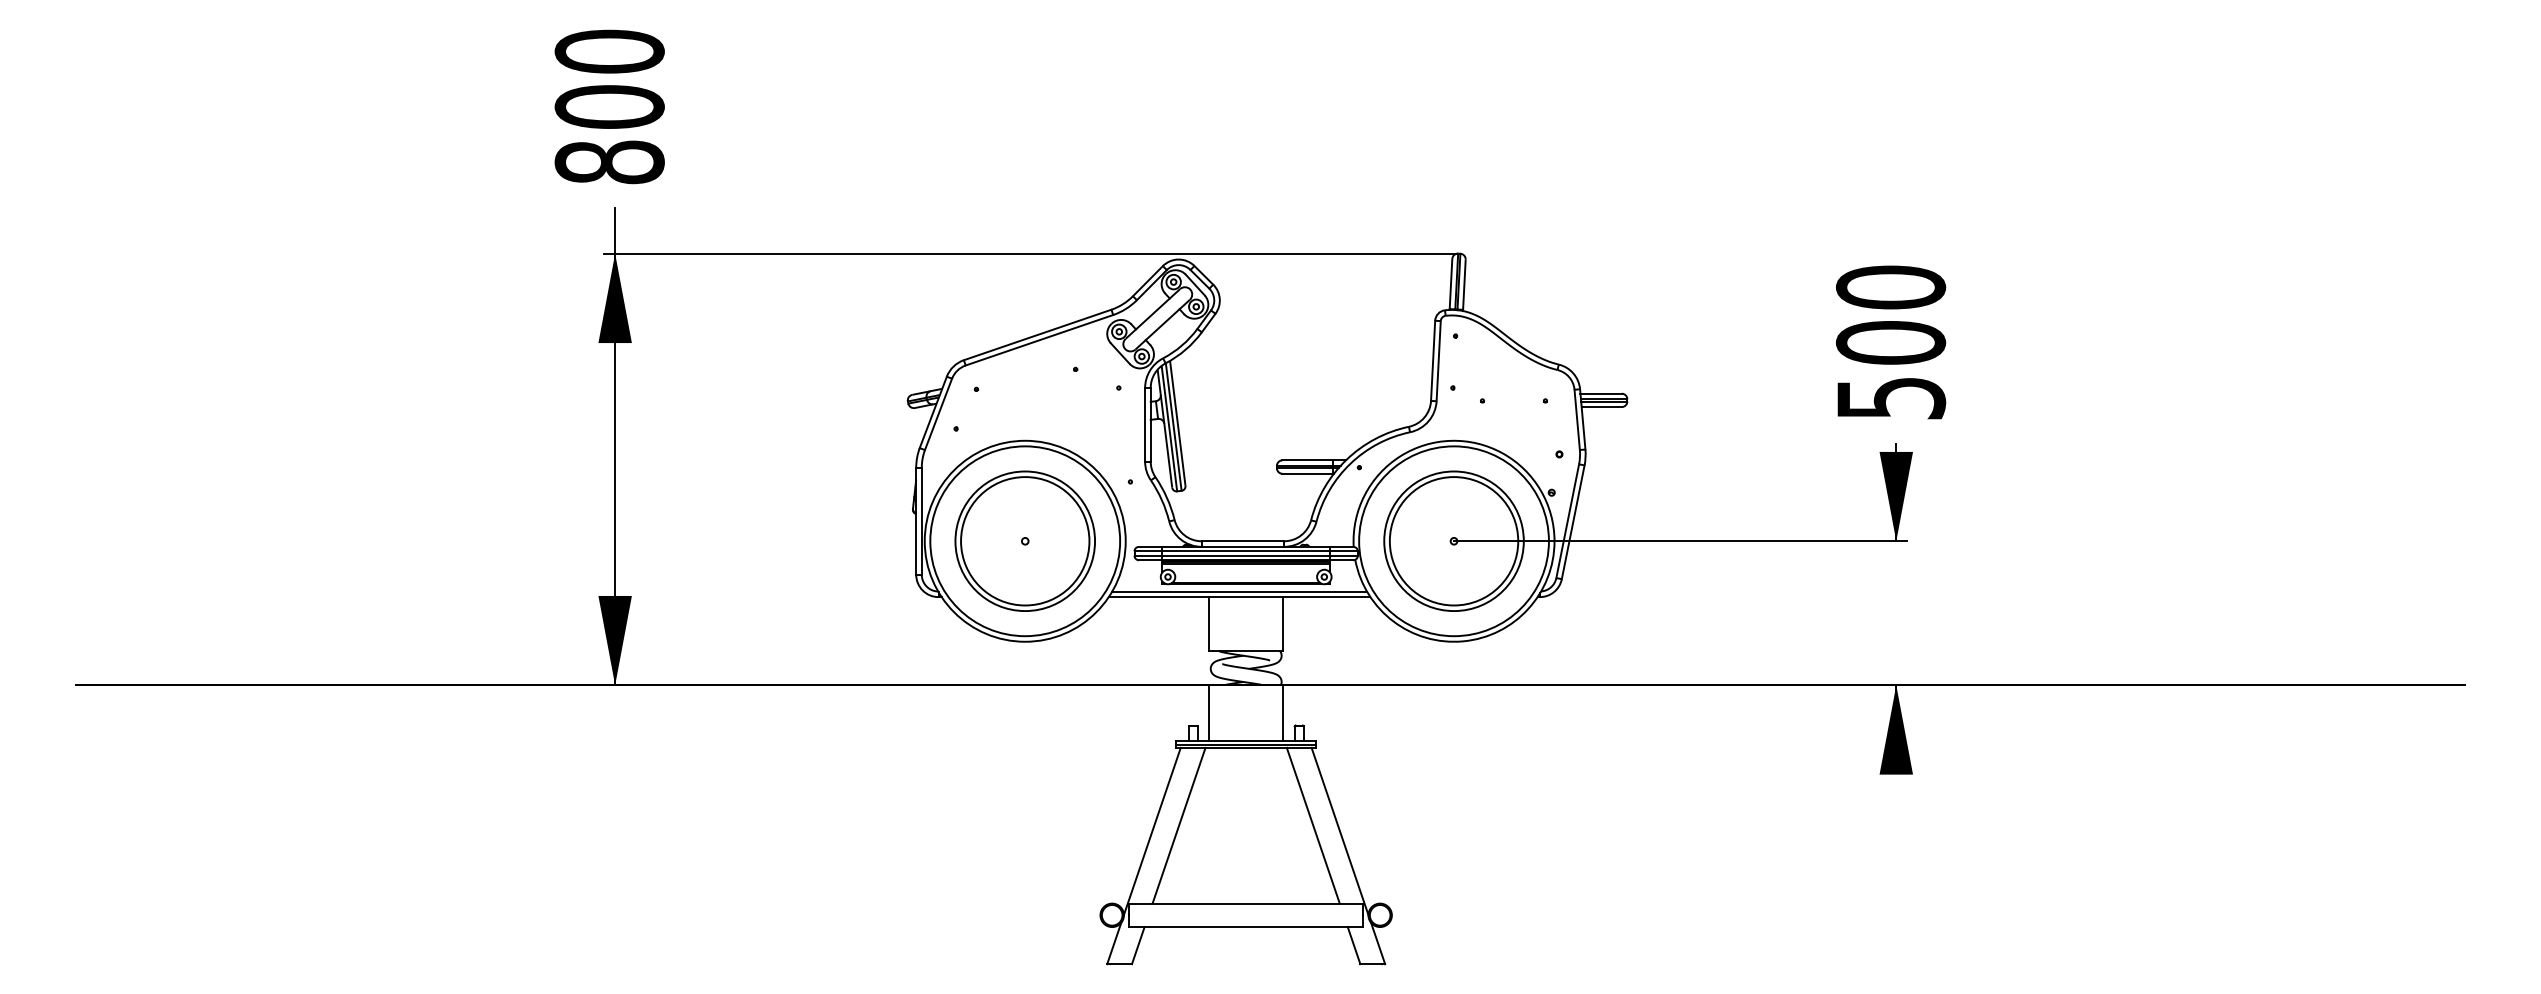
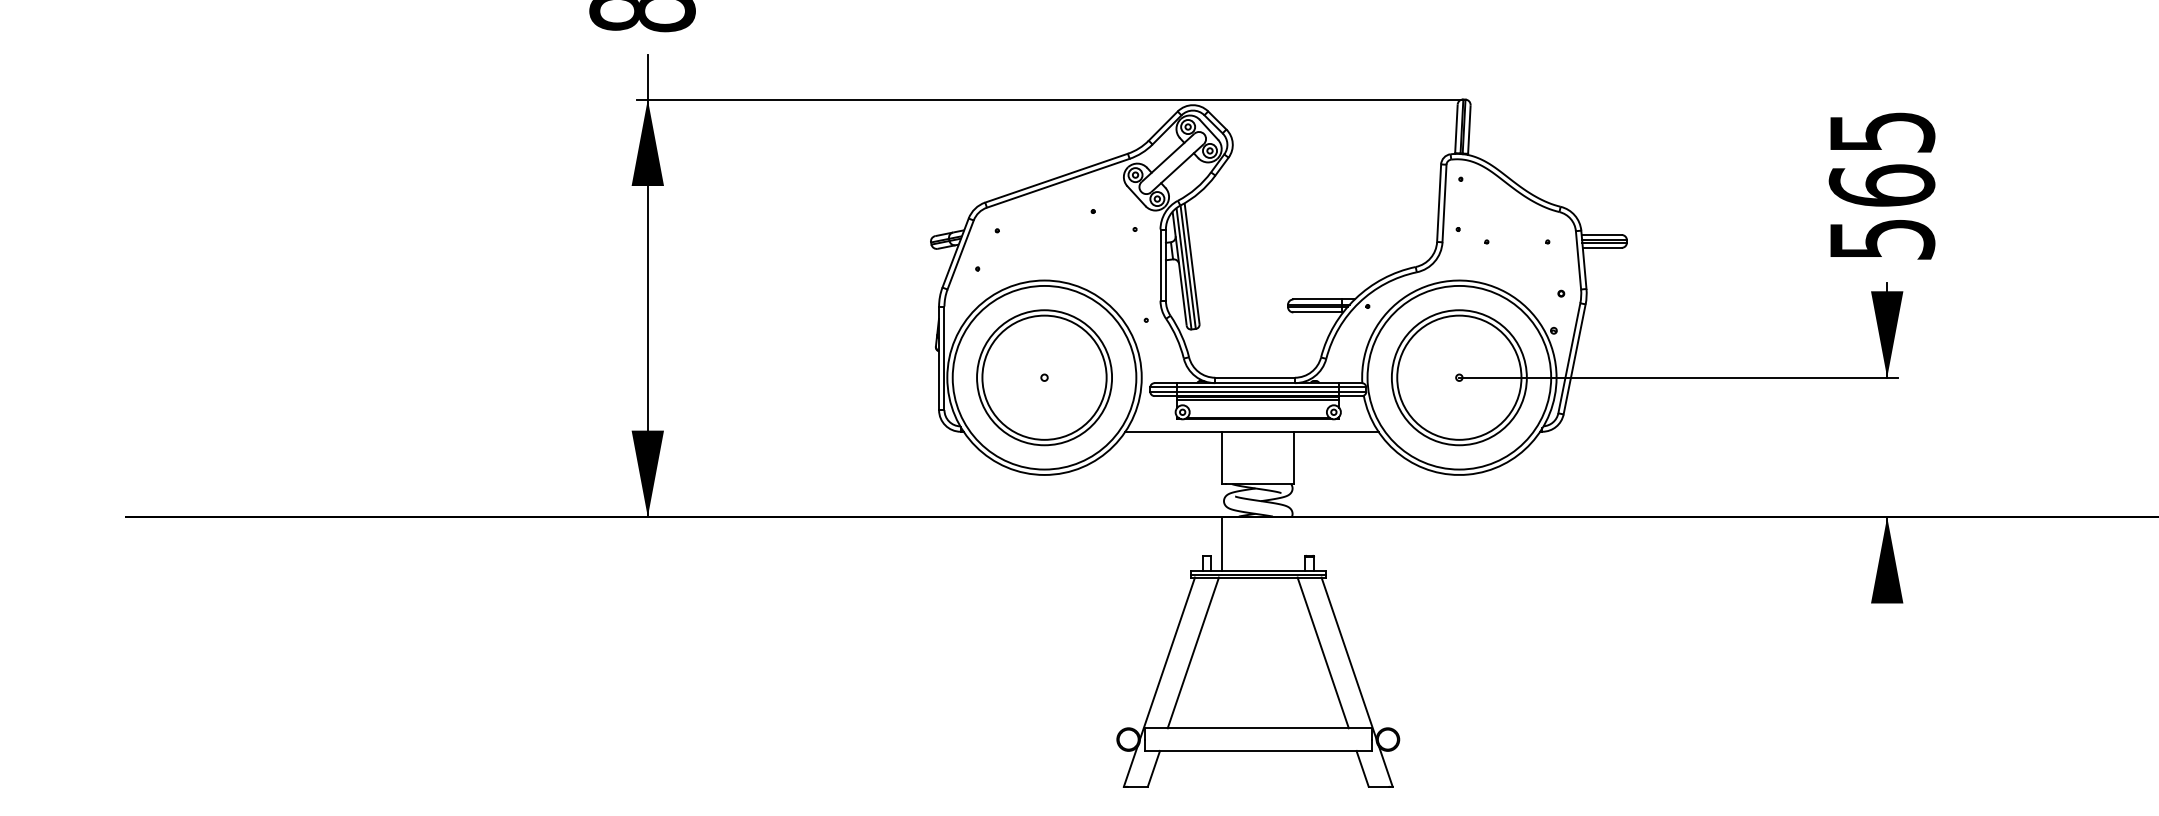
text: (1890, 314) -> (1881, 158), 500 -> 565
line: (1239, 591) -> (1251, 426), removed
line: (1283, 712) -> (1294, 543), removed

